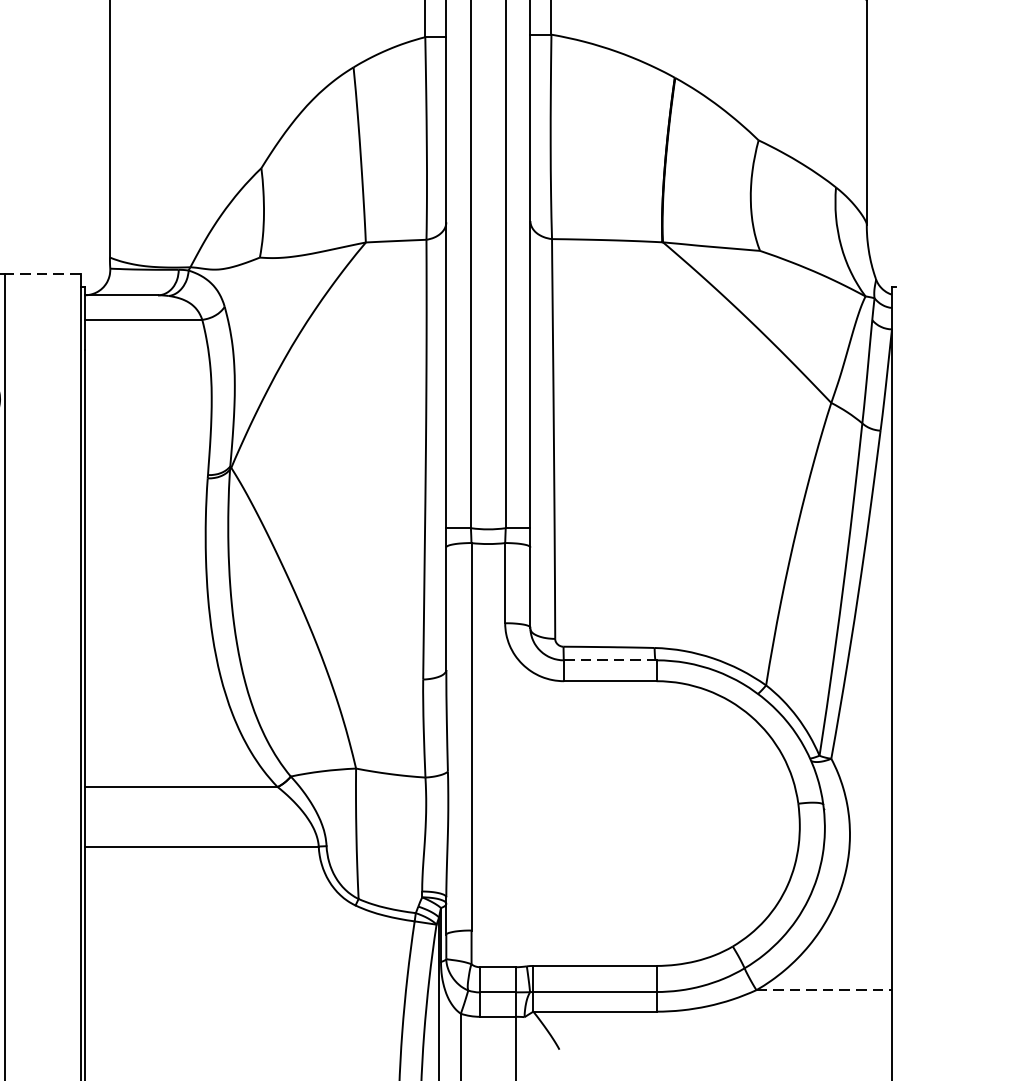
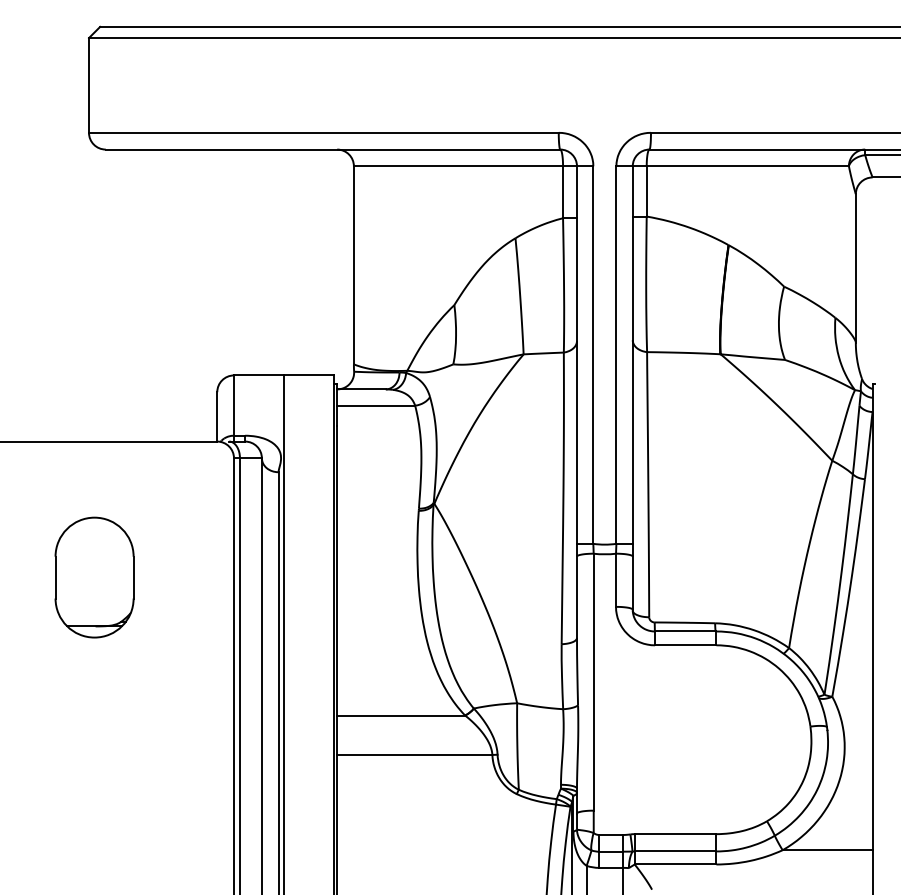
line: (41, 274) -> (308, 375), dashed -> solid
line: (609, 660) -> (685, 631), dashed -> solid
line: (824, 990) -> (827, 850), dashed -> solid

